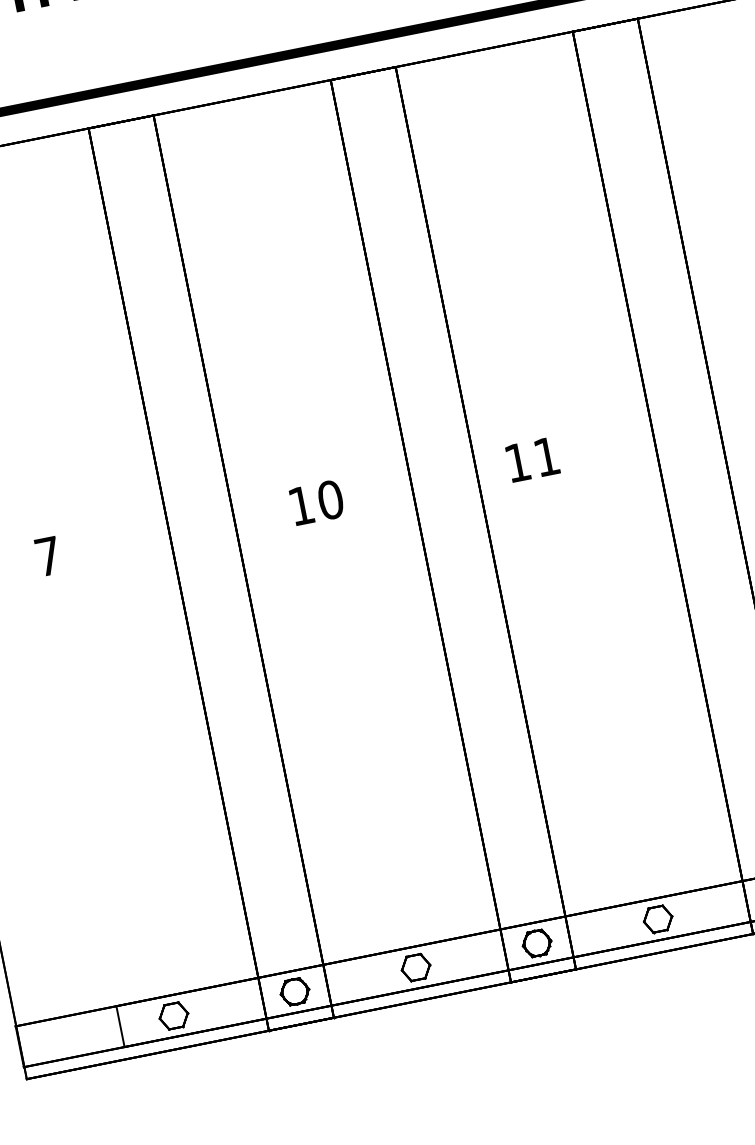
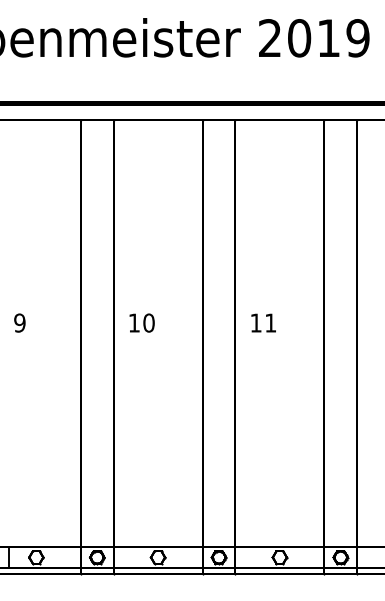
text: (315, 501) -> (141, 322), moved
text: (47, 555) -> (19, 322), 7 -> 9

